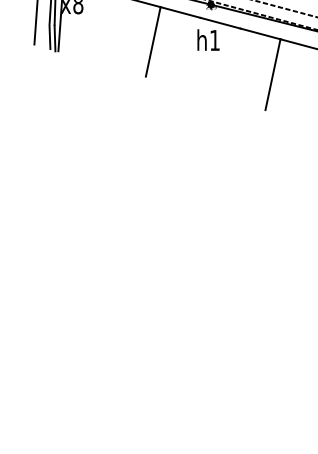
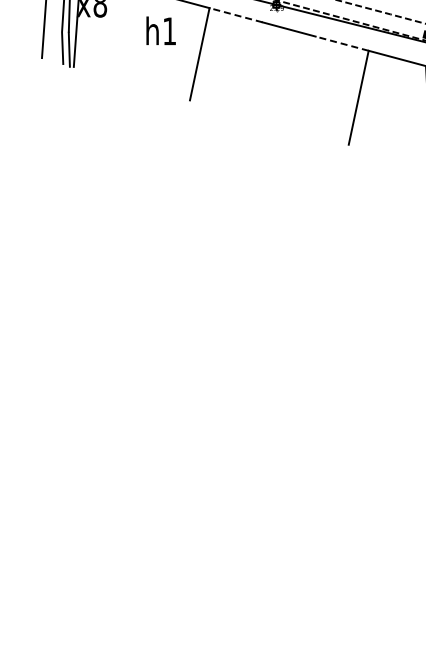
line: (180, 12) -> (235, 15), solid -> dashed
line: (260, 33) -> (341, 43), solid -> dashed
text: (208, 39) -> (160, 30), moved

